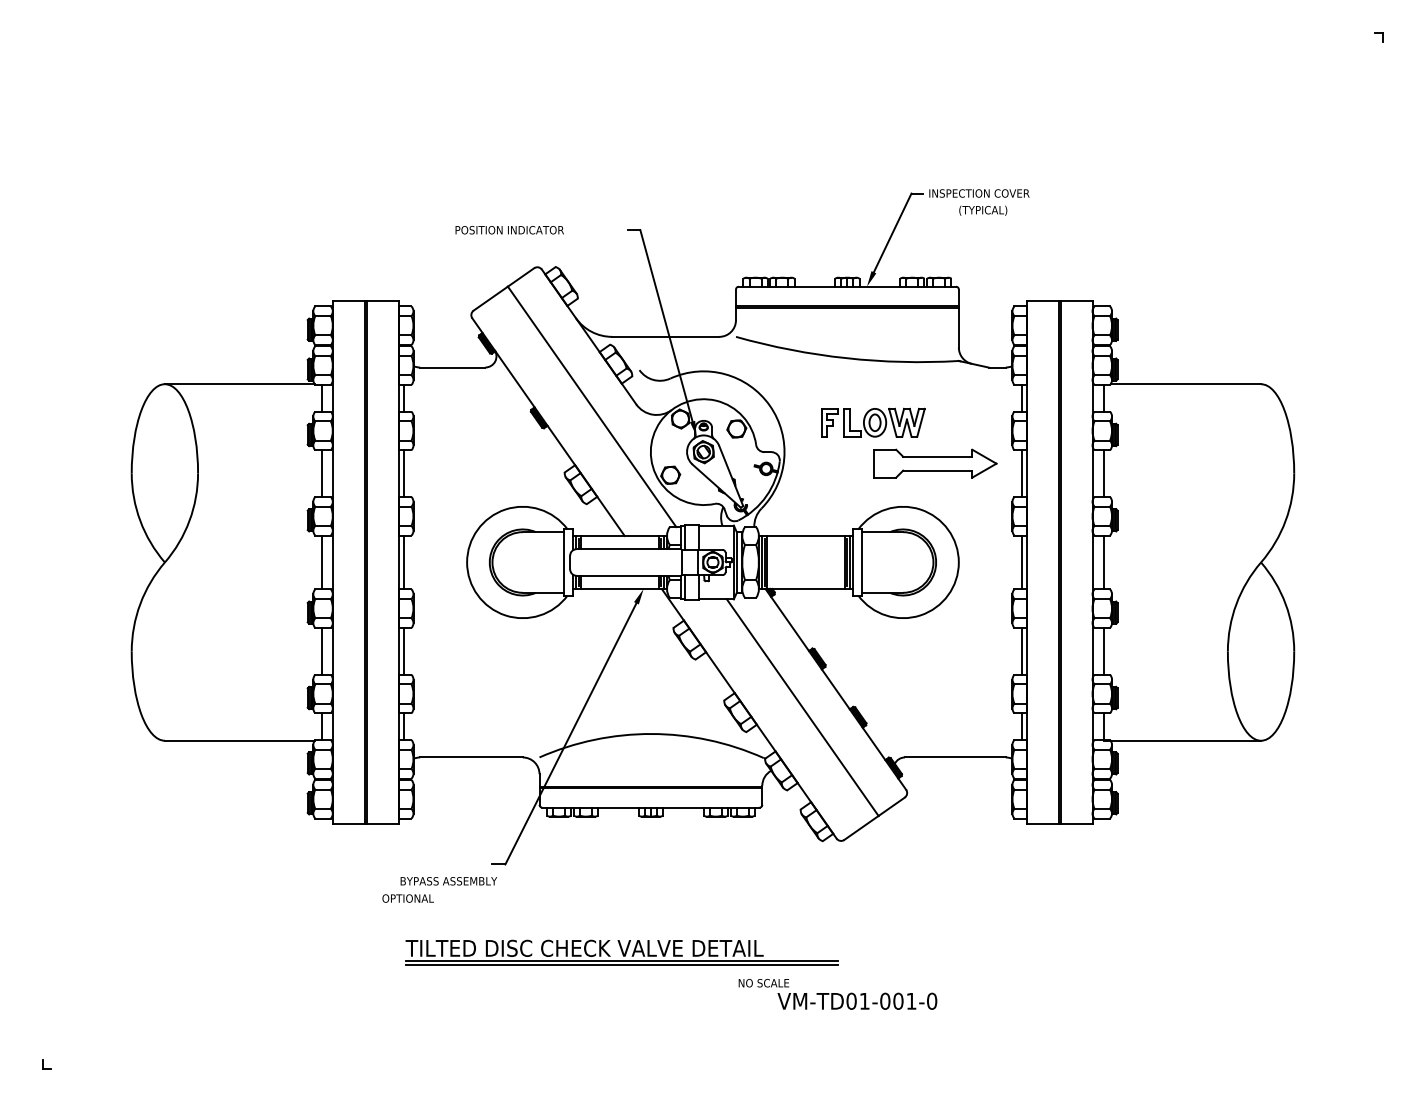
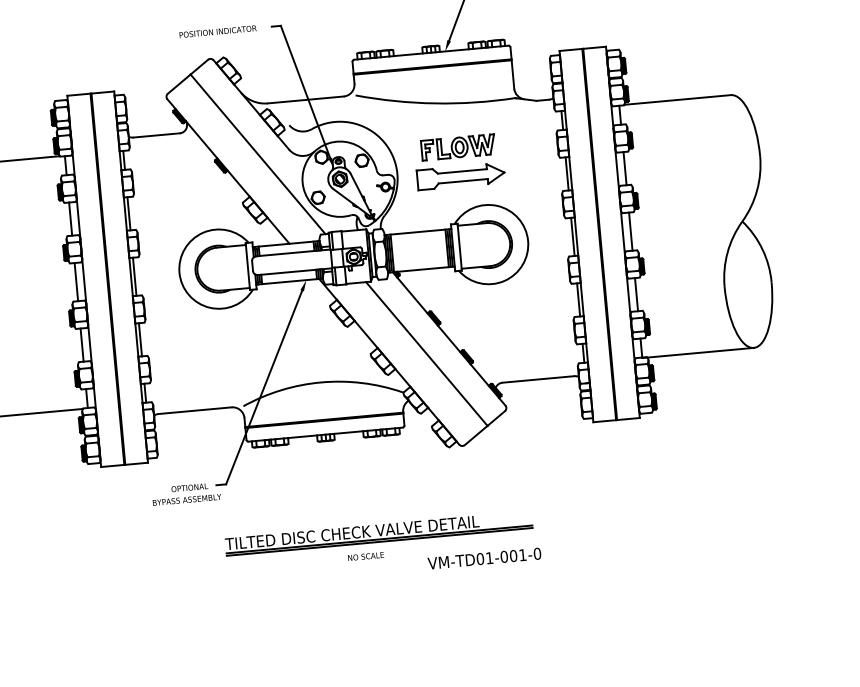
text: (509, 230) -> (217, 31), moved
part: (935, 463) -> (461, 176), moved
text: (407, 898) -> (189, 487), moved
part: (621, 952) -> (378, 533), moved
text: (763, 983) -> (365, 556), moved

